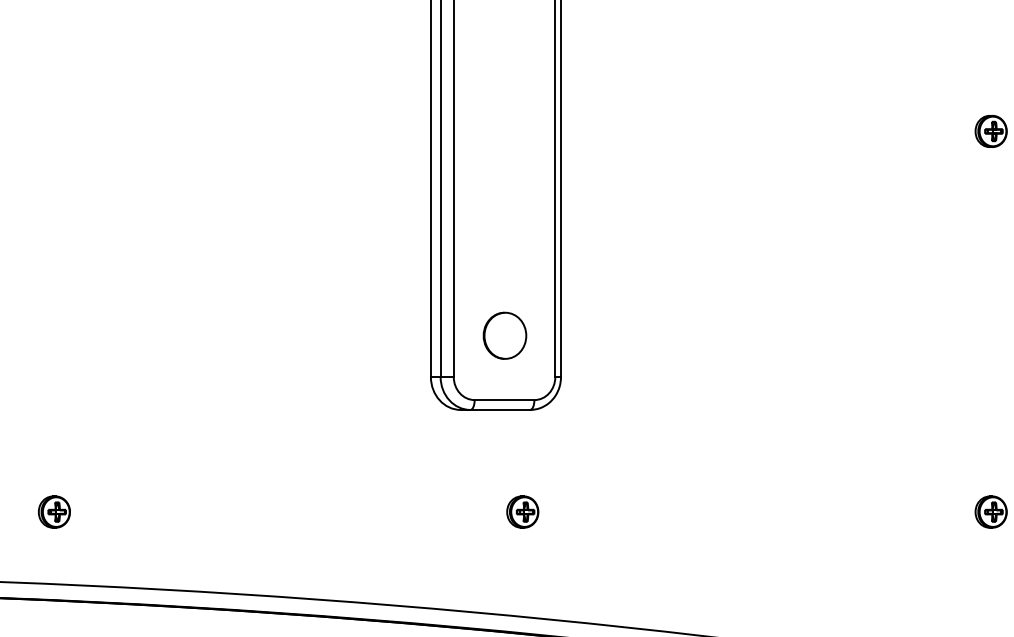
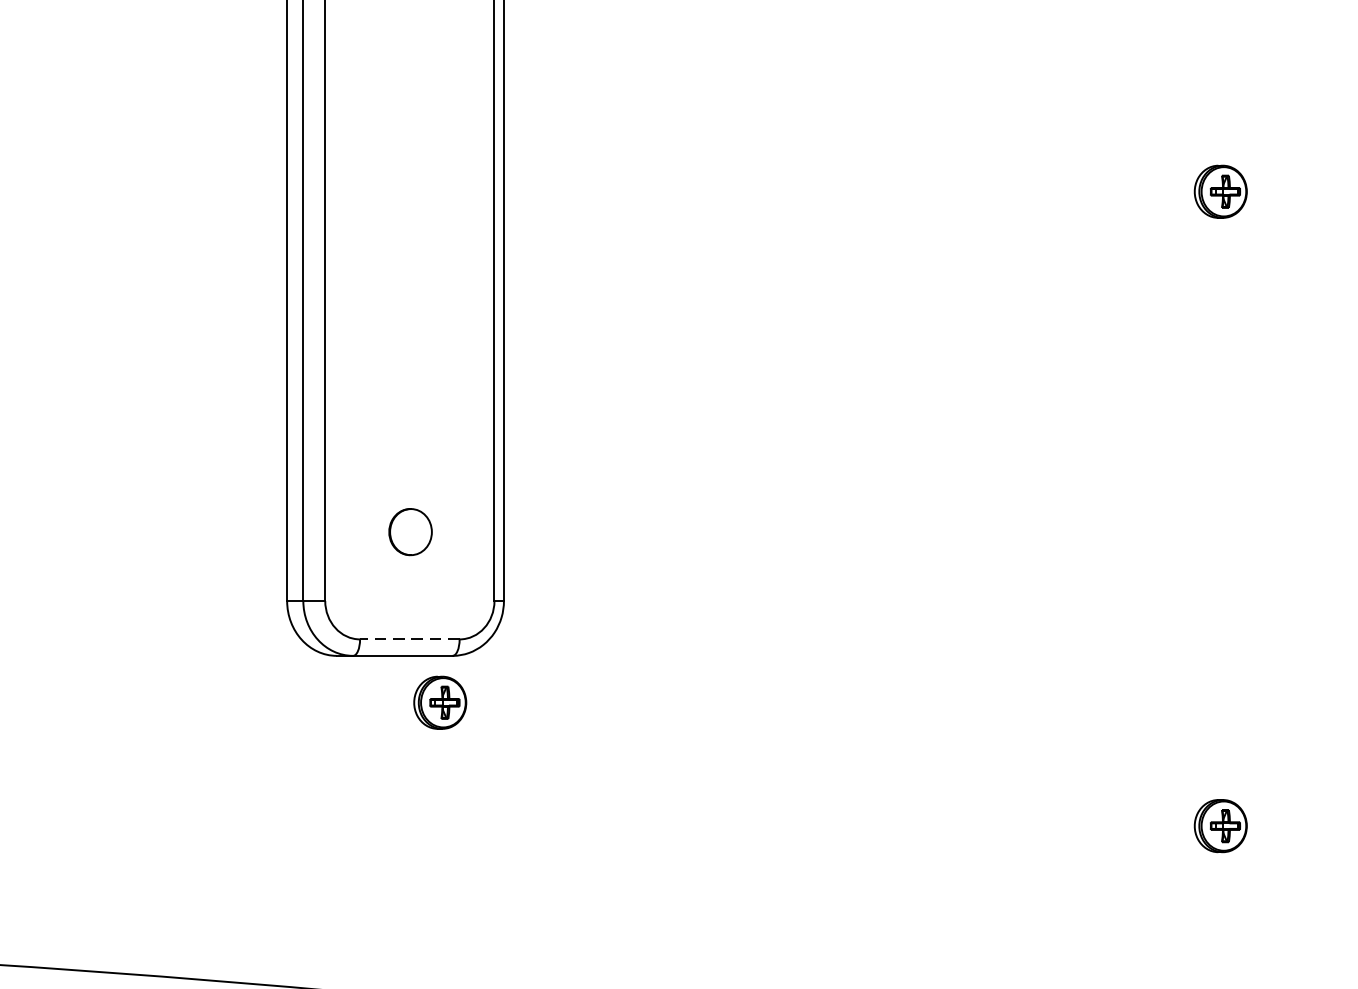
part: (504, 335) -> (409, 531), size x0.6
line: (504, 400) -> (409, 640), solid -> dashed
part: (522, 511) -> (439, 701), moved

